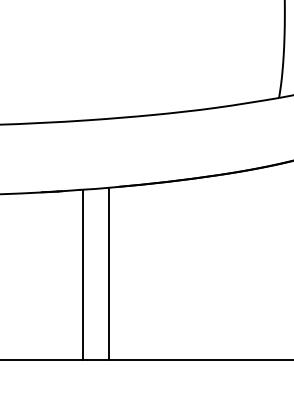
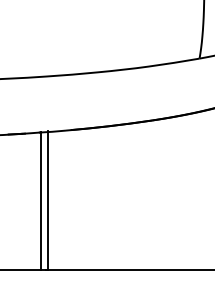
line: (108, 273) -> (47, 199), moved

